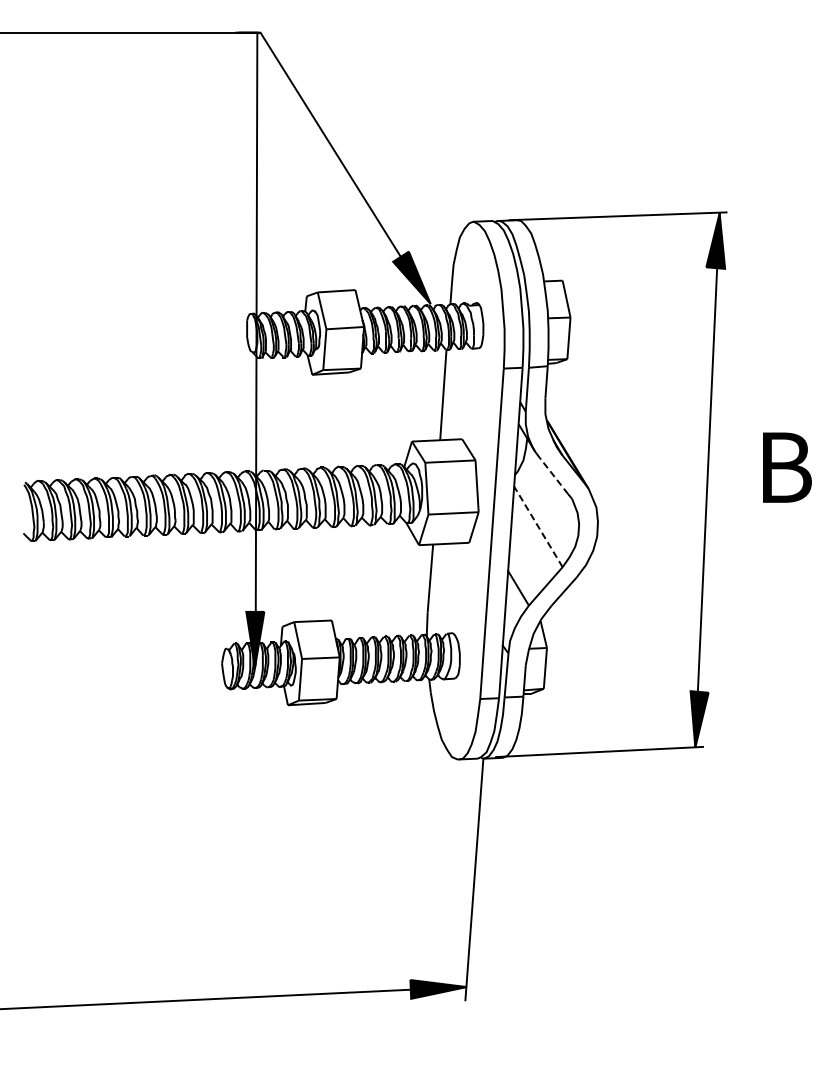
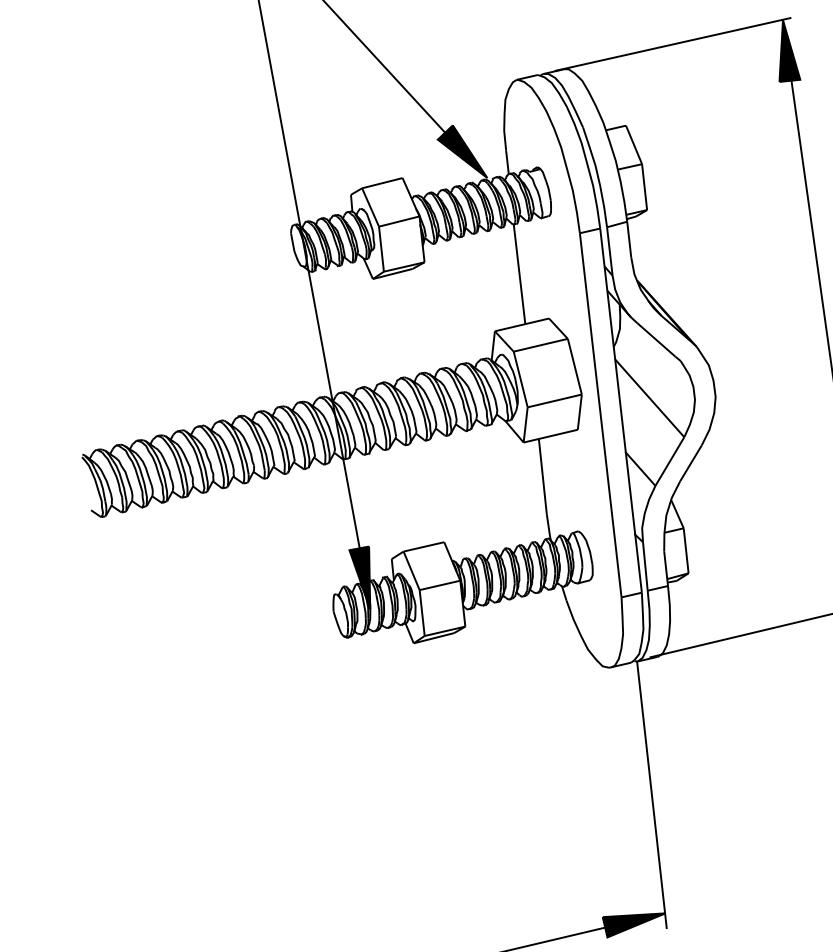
line: (554, 476) -> (656, 340), dashed -> solid
line: (538, 526) -> (649, 397), dashed -> solid

